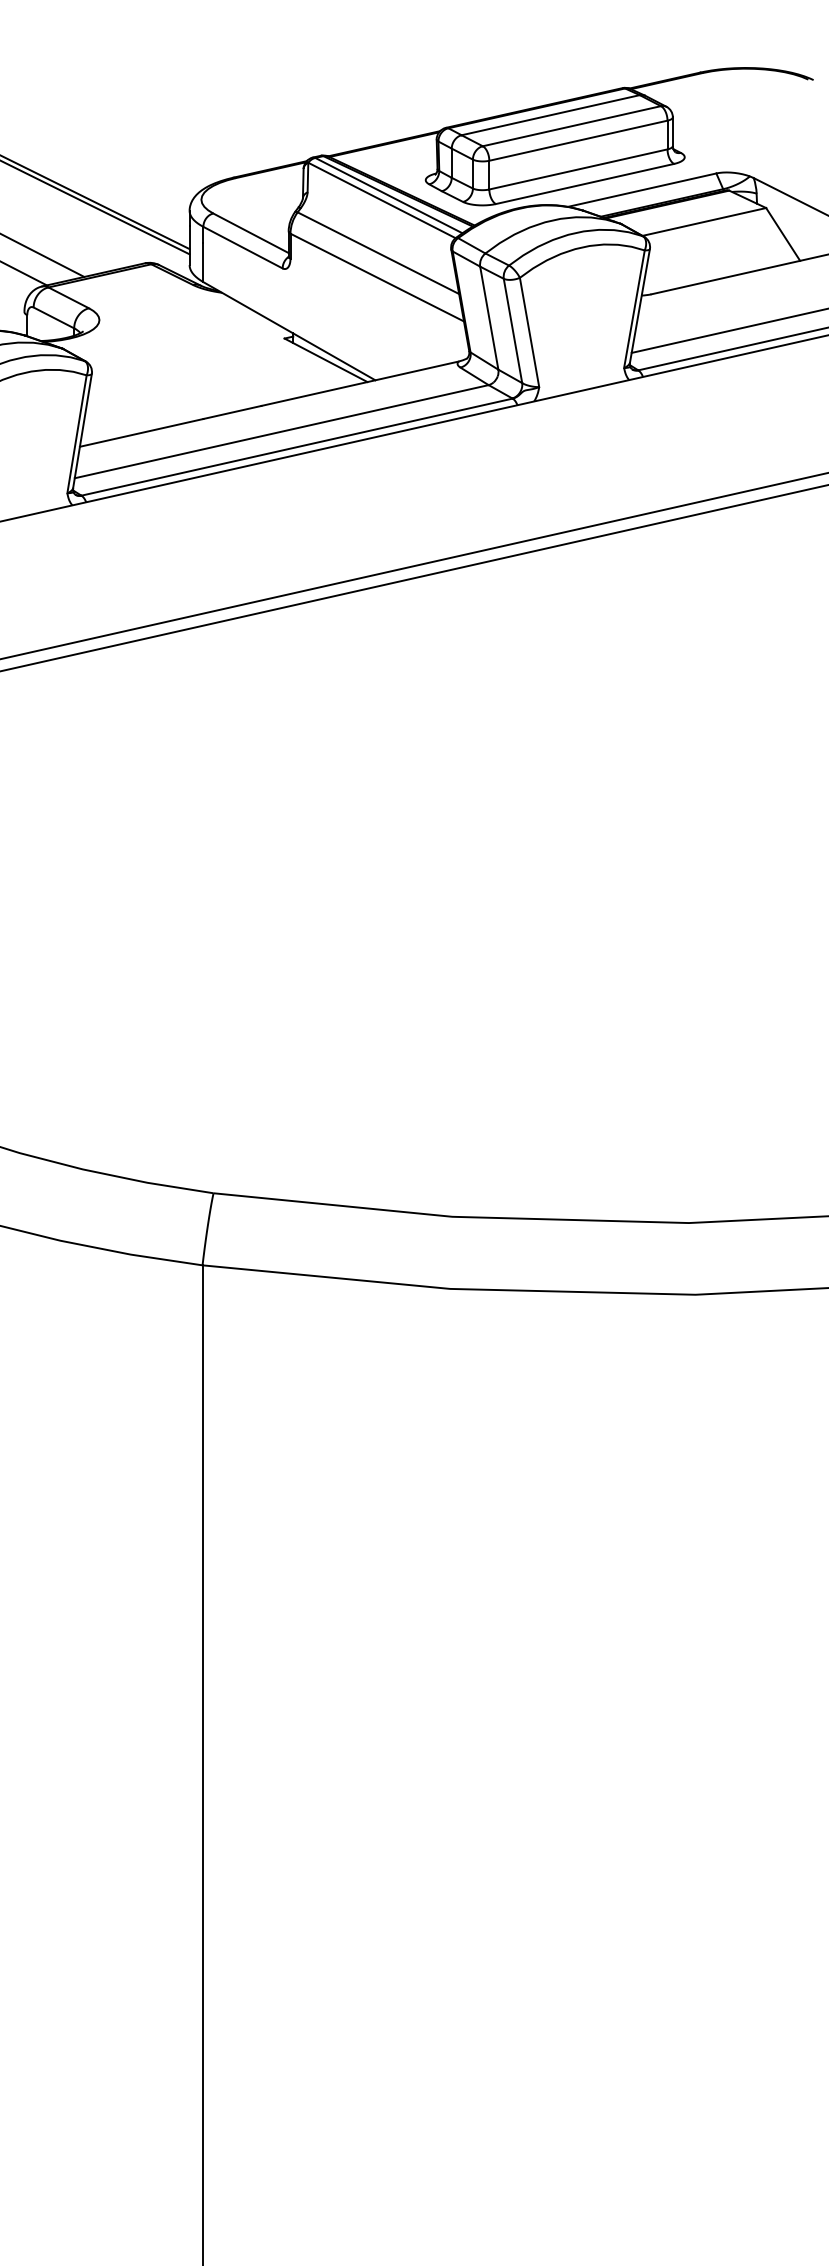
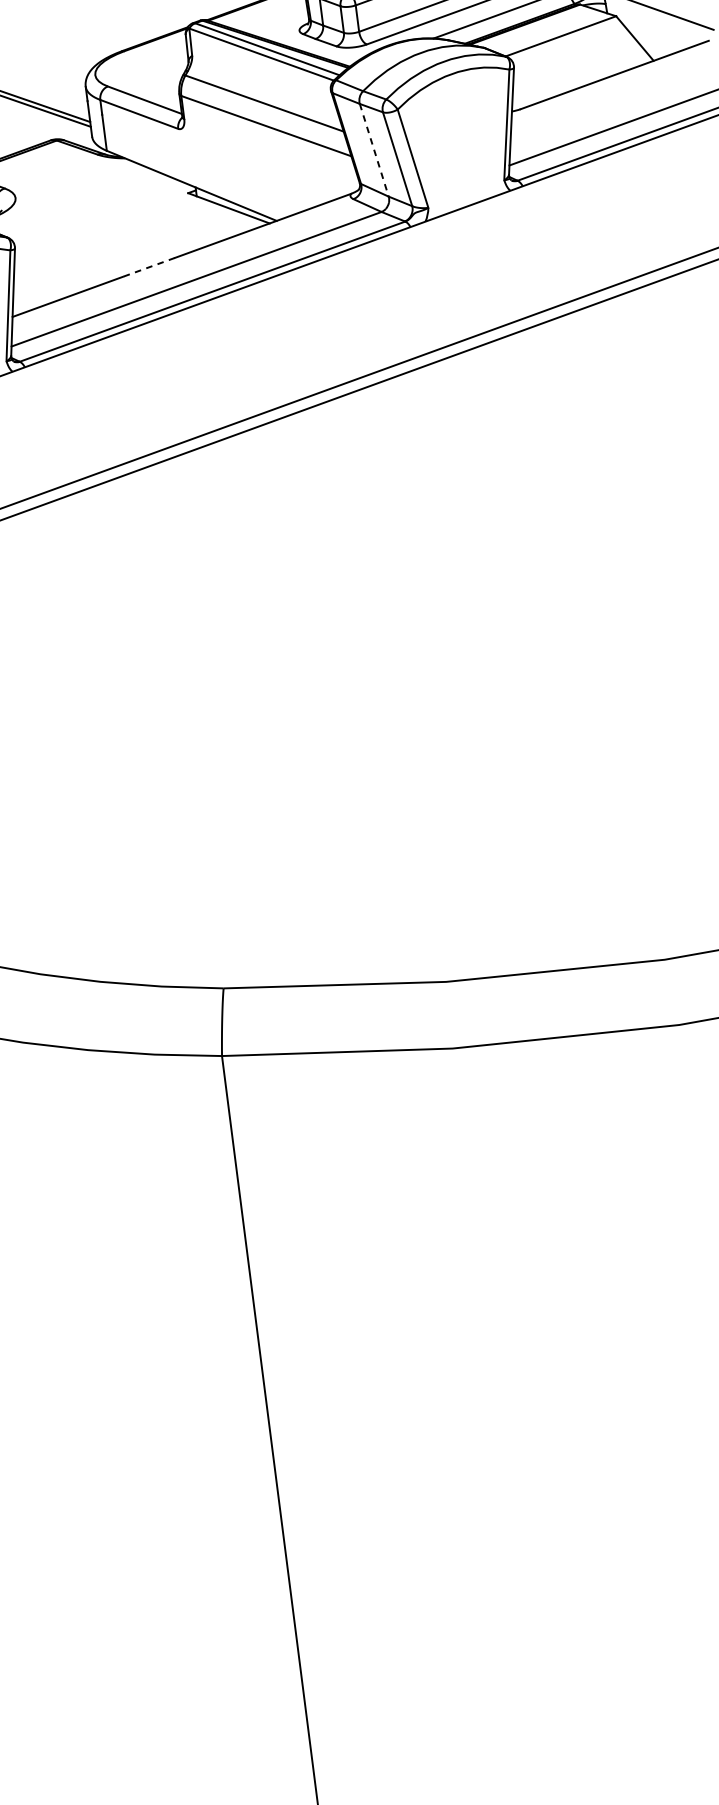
line: (489, 318) -> (374, 150), solid -> dashed
line: (232, 412) -> (149, 267), solid -> dashed

